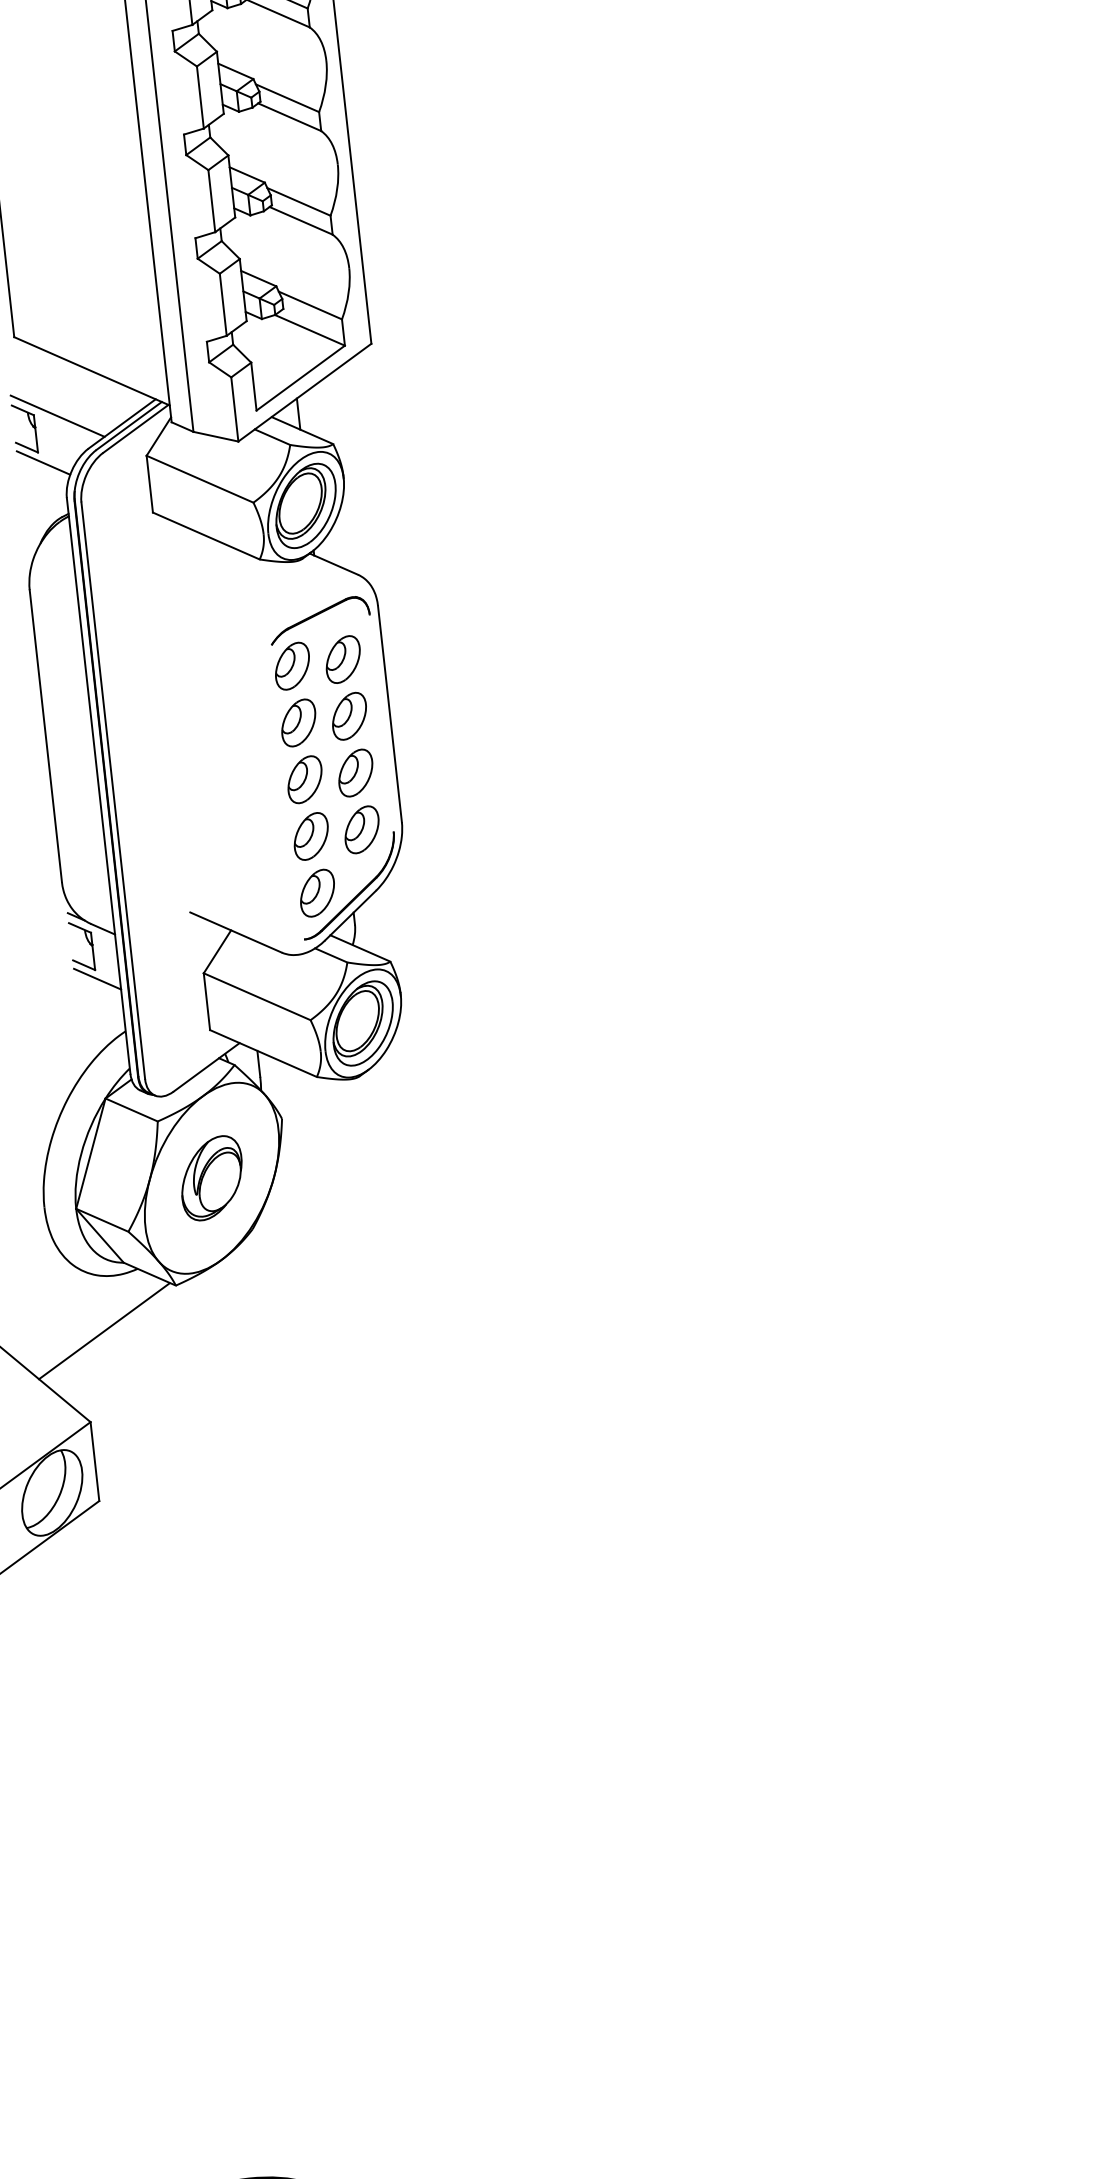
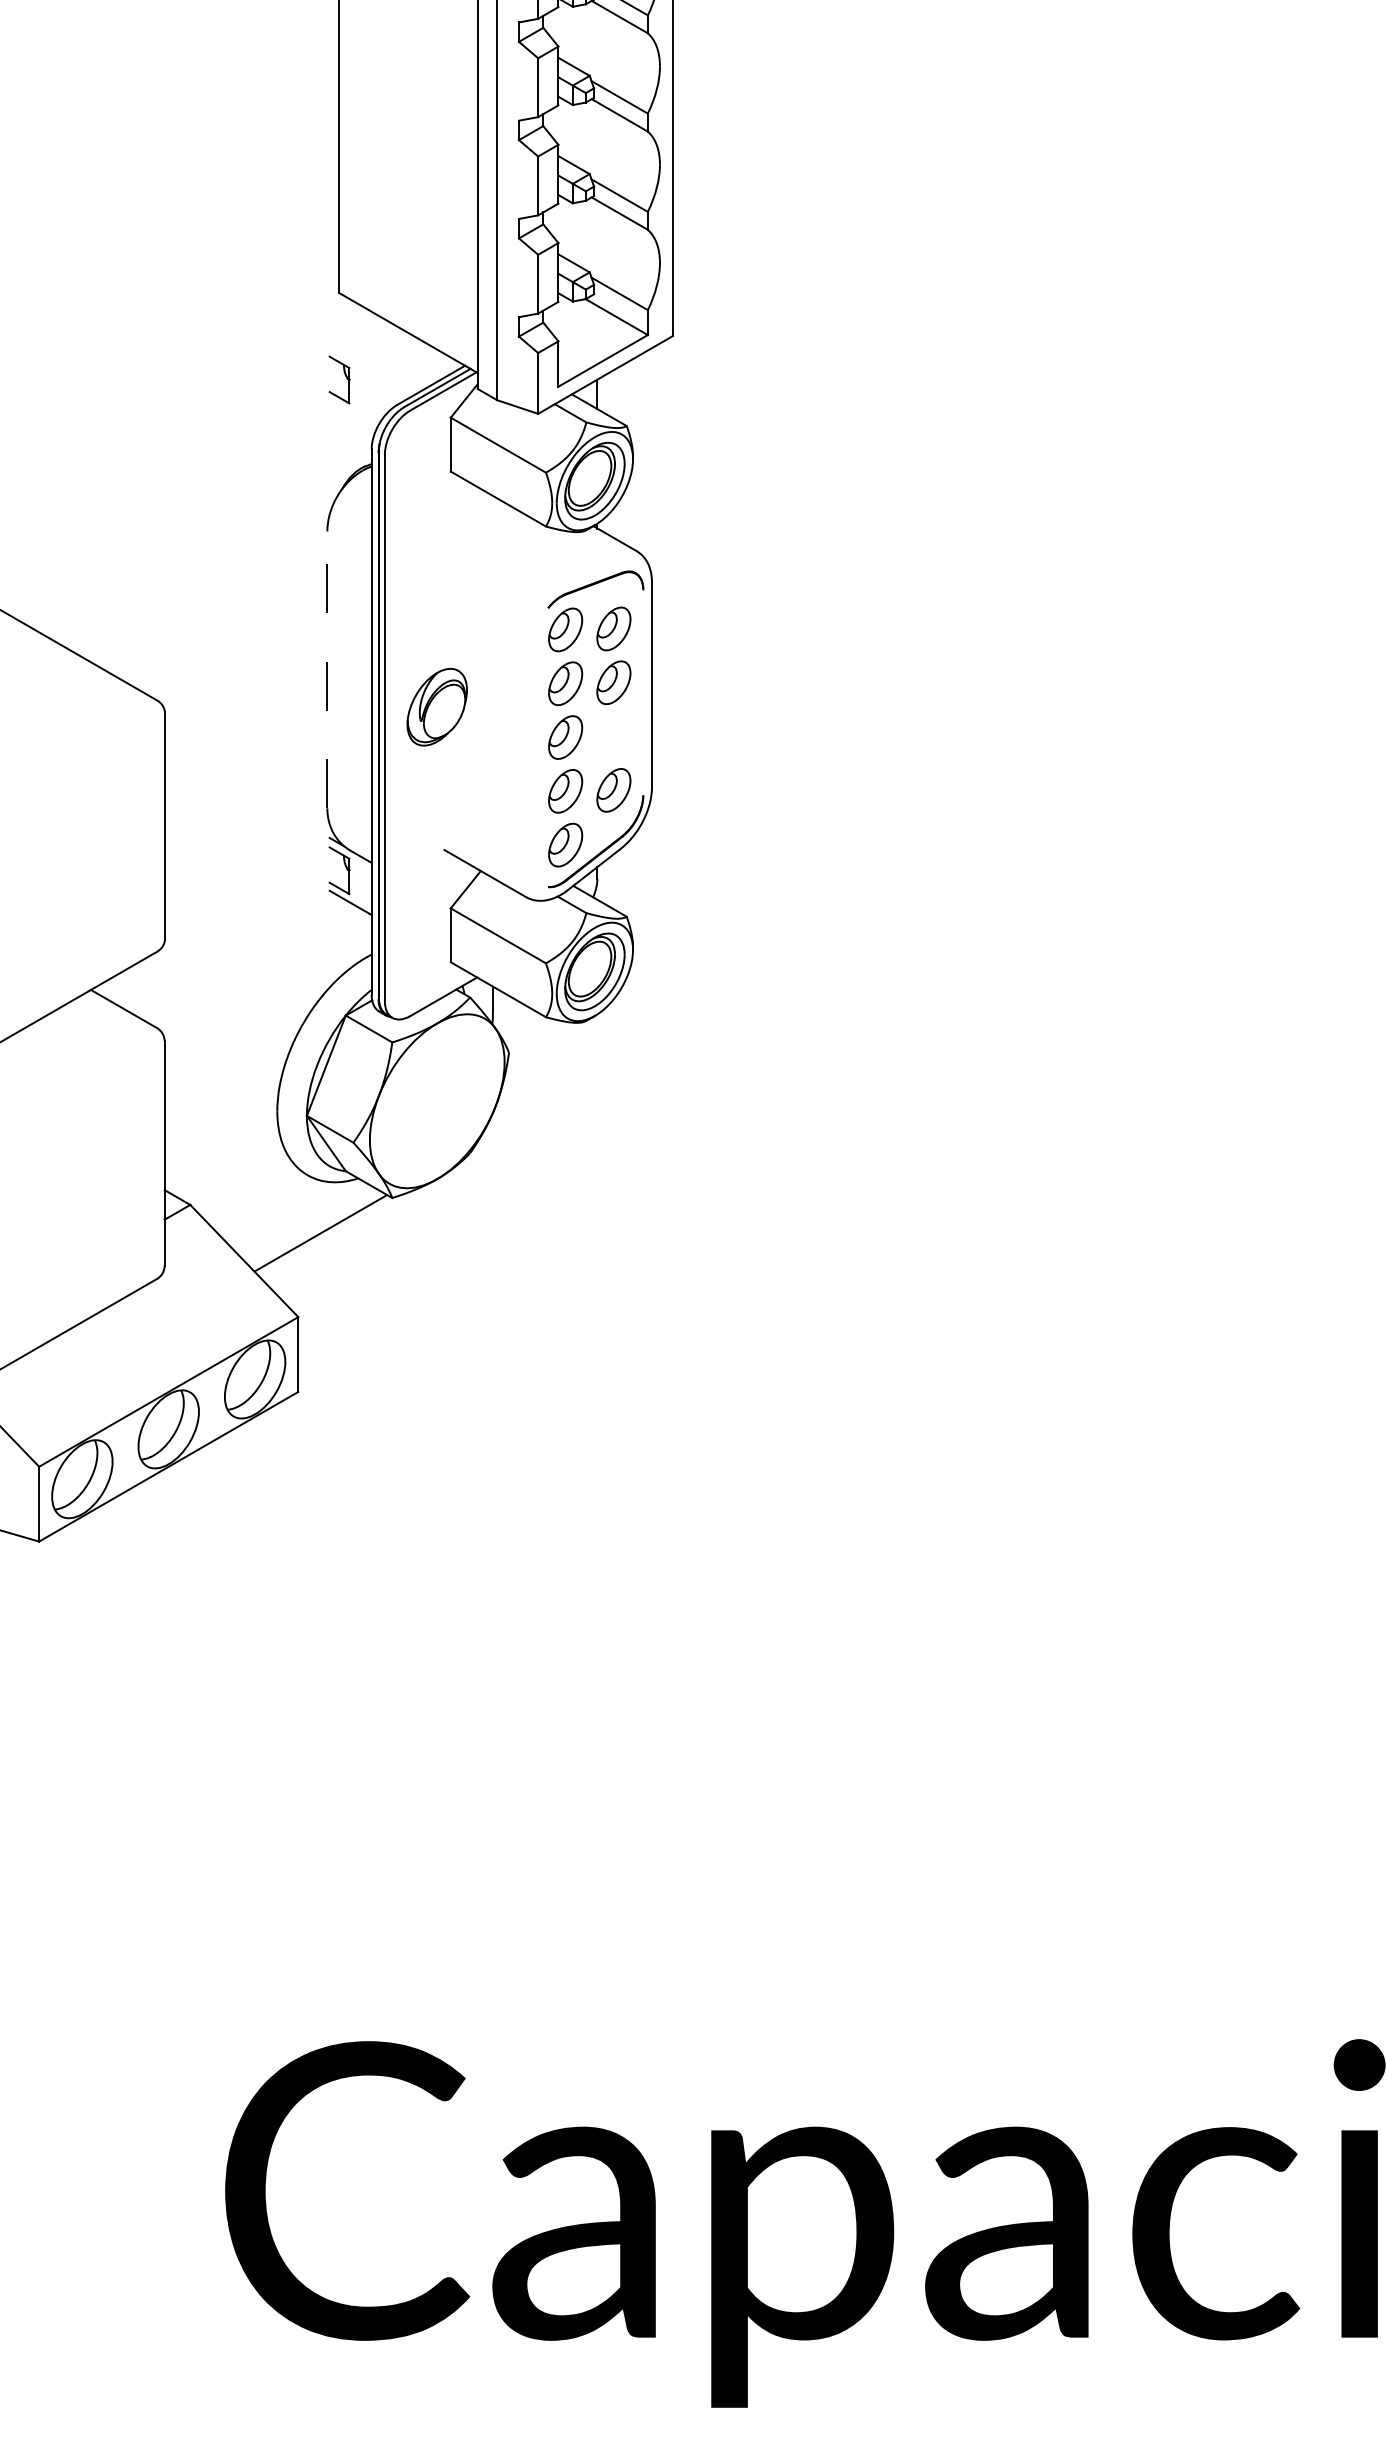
line: (57, 416) -> (371, 371), removed
line: (43, 462) -> (353, 413), removed
line: (45, 735) -> (327, 669), solid -> dashed
part: (355, 773) -> (613, 736), removed
part: (211, 1178) -> (436, 707), moved

